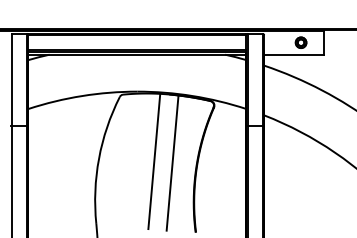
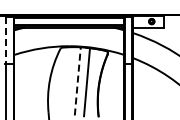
line: (12, 80) -> (6, 40), solid -> dashed
line: (153, 159) -> (77, 80), solid -> dashed

